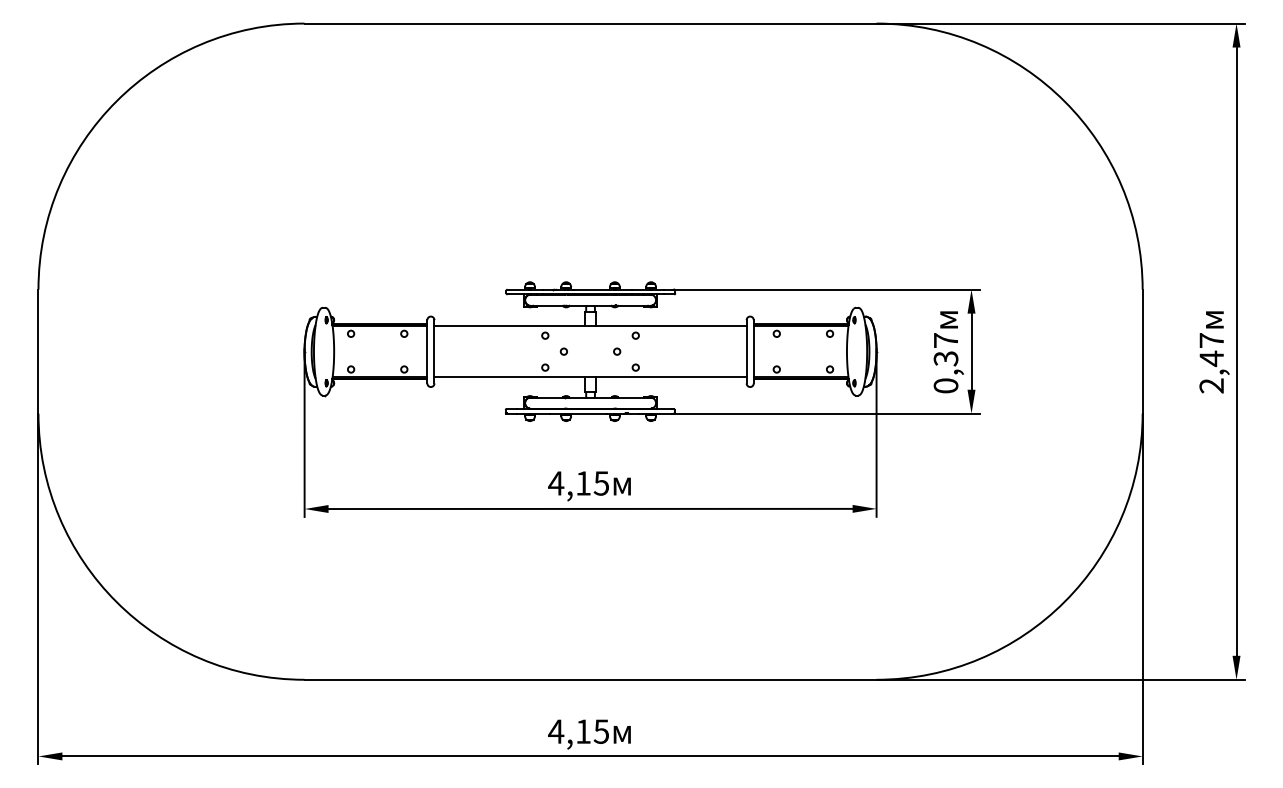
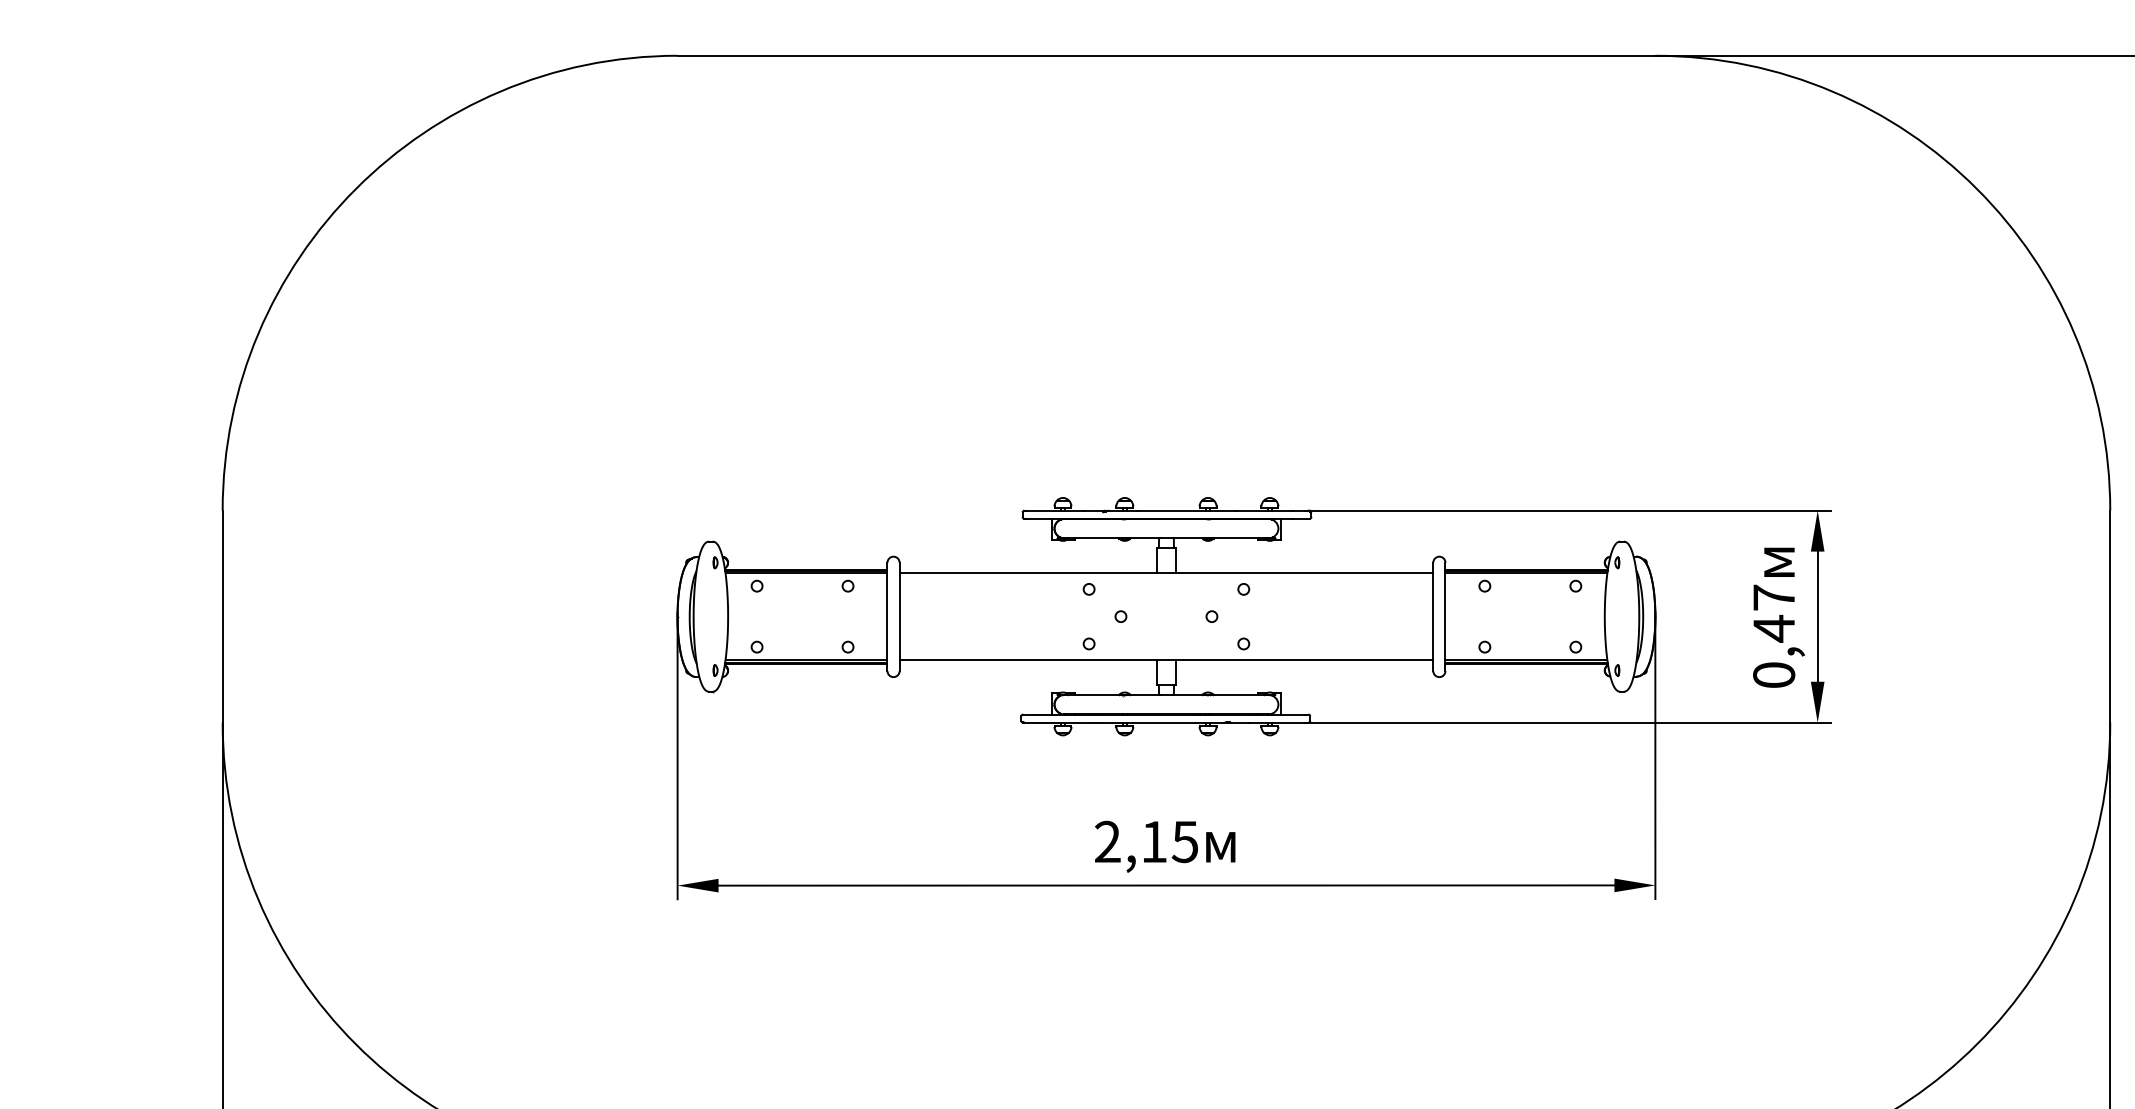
text: (945, 358) -> (1773, 628), 0,37 -> 0,47
text: (556, 483) -> (1108, 842), 4,15 -> 2,15

